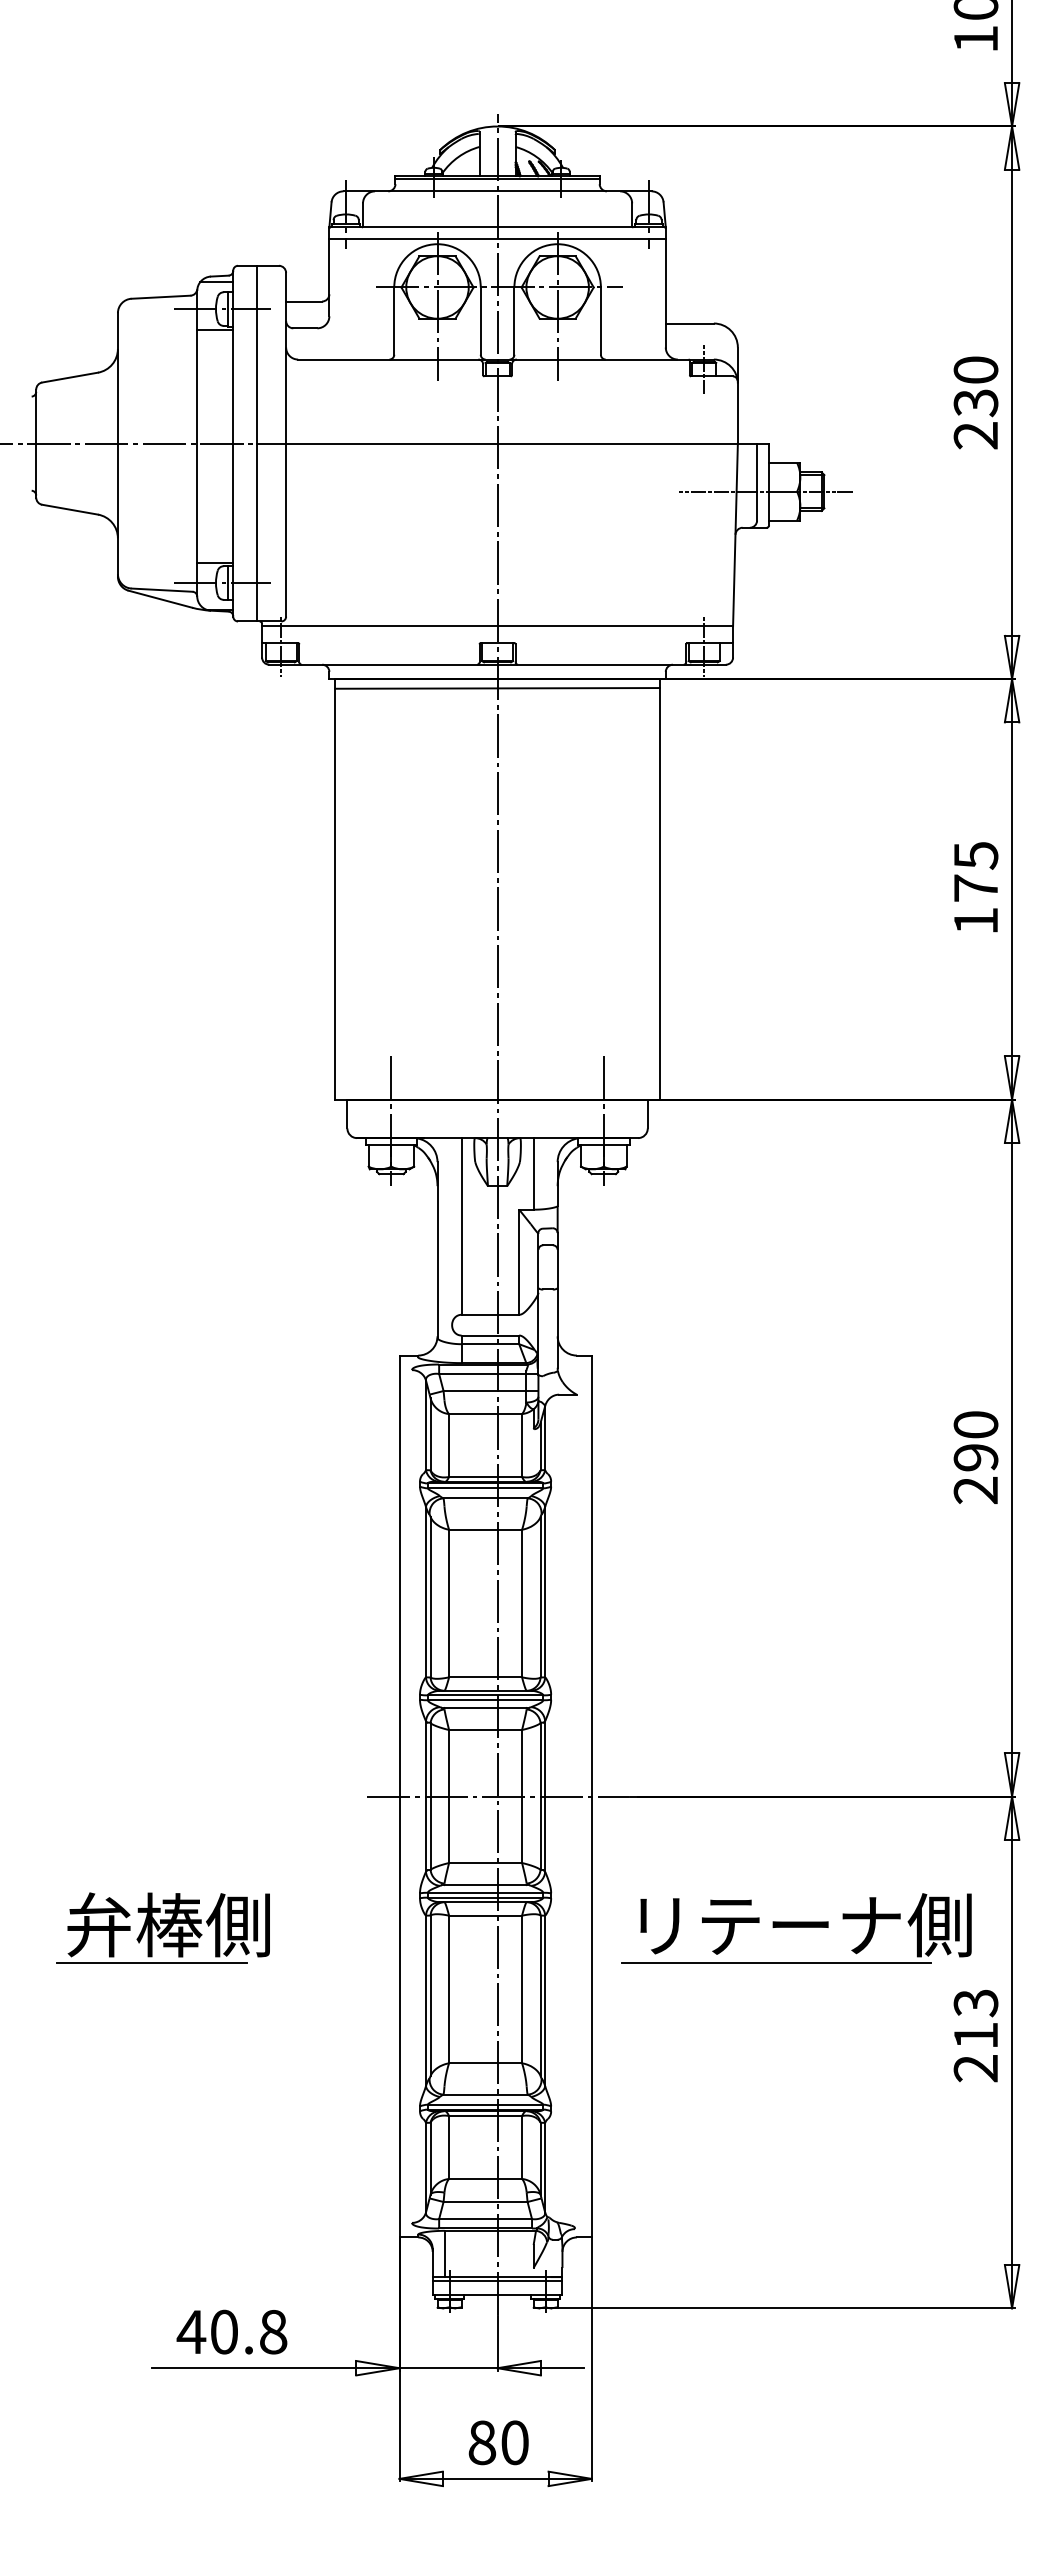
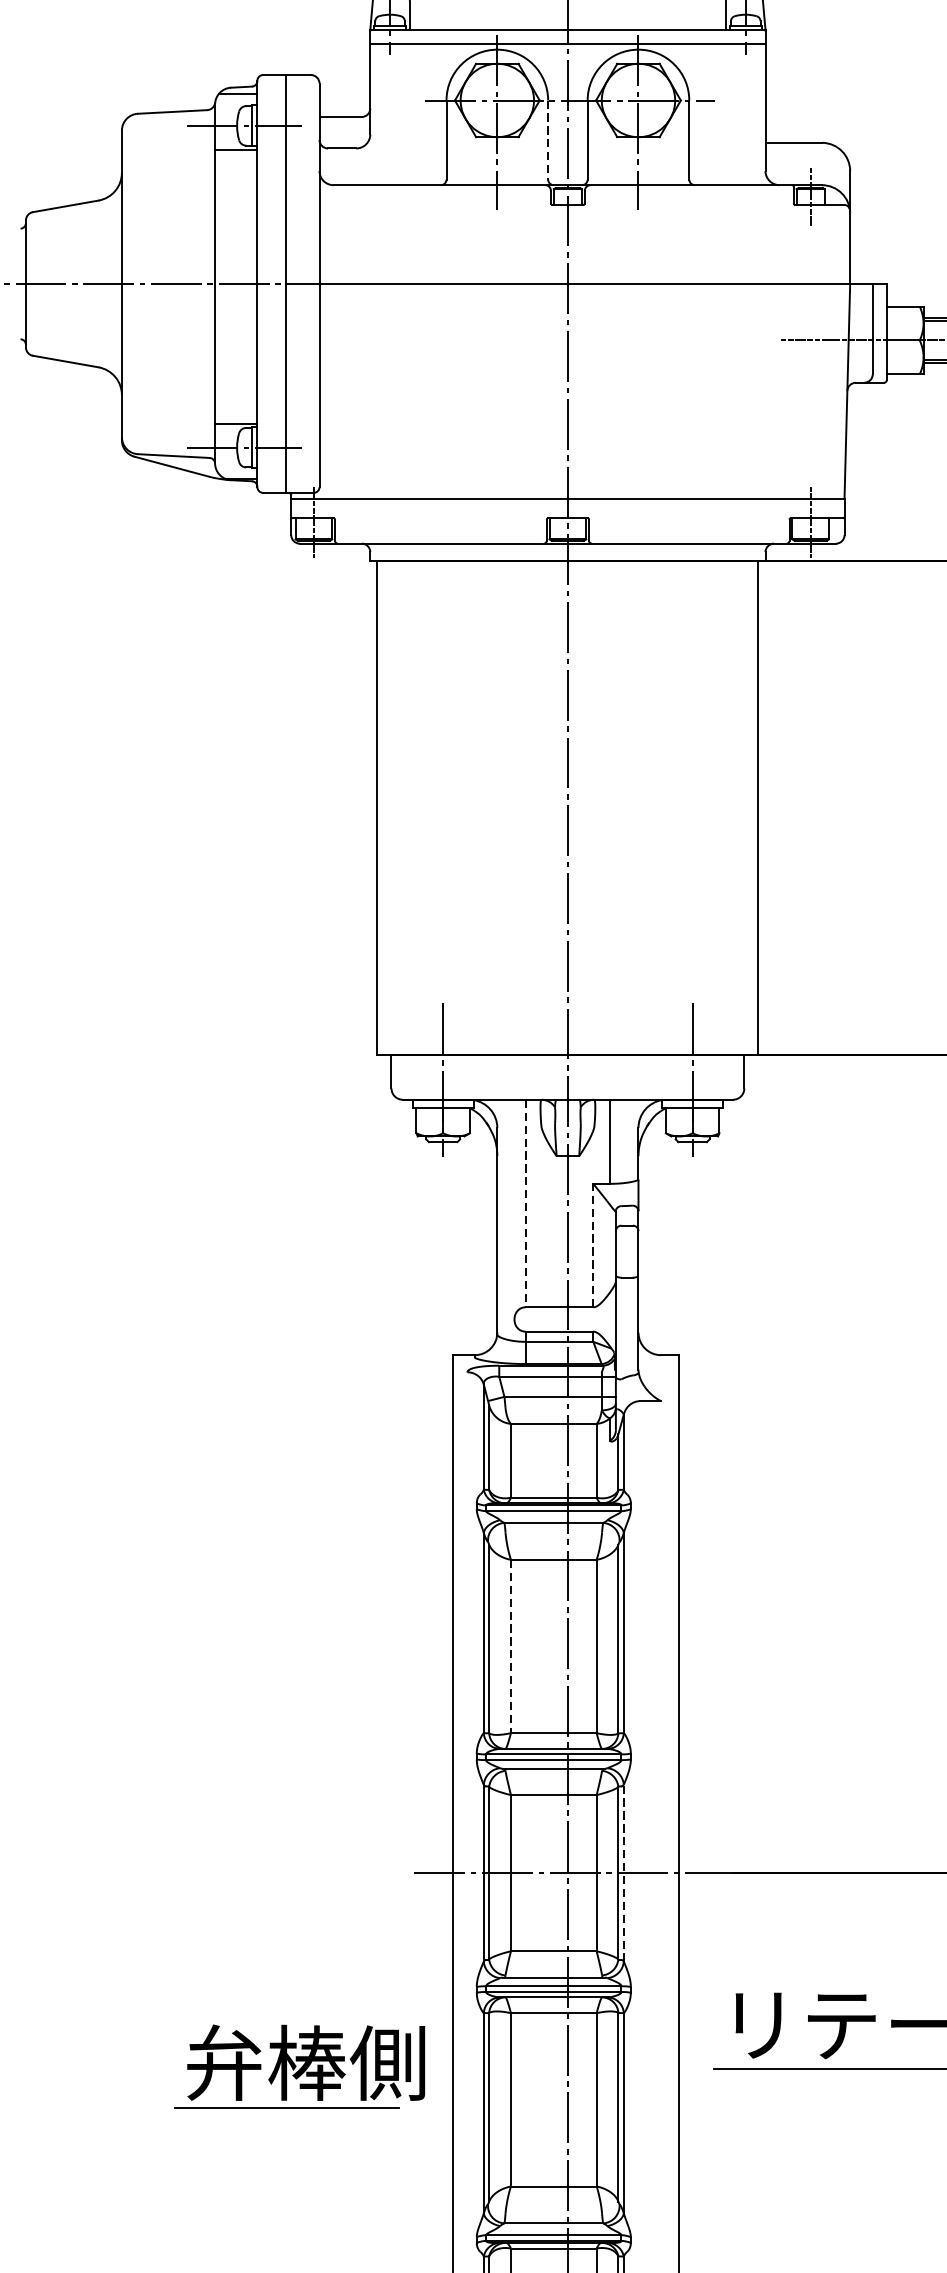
line: (480, 321) -> (547, 140), solid -> dashed
line: (497, 688) -> (567, 571), removed
line: (461, 1226) -> (525, 1203), solid -> dashed
line: (519, 1262) -> (593, 1245), solid -> dashed
line: (449, 1603) -> (511, 1646), solid -> dashed
line: (545, 1796) -> (624, 1873), solid -> dashed
part: (162, 1927) -> (298, 2065), moved

